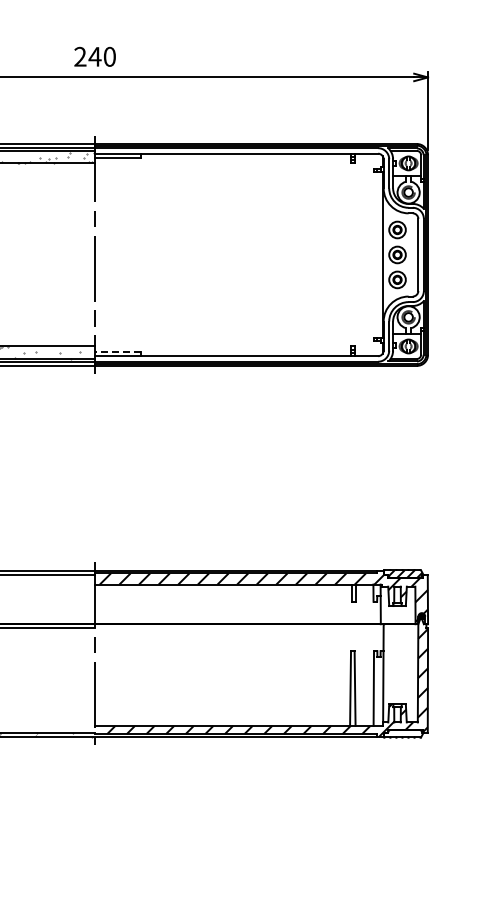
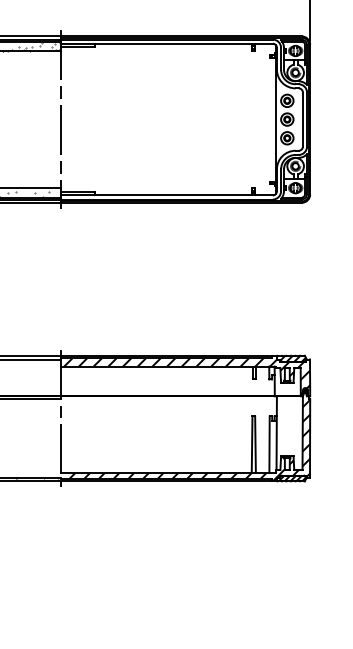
line: (118, 351) -> (78, 191), dashed -> solid
hatch: (404, 733) -> (292, 478), added

